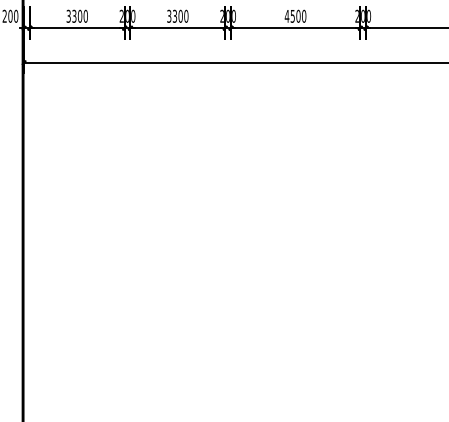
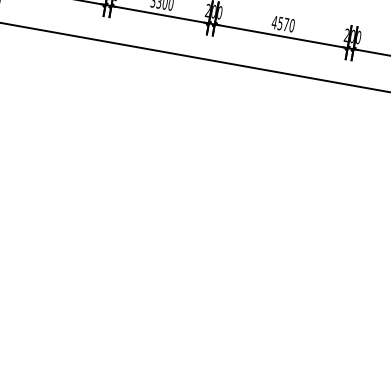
text: (298, 15) -> (286, 23), 4500 -> 4570

